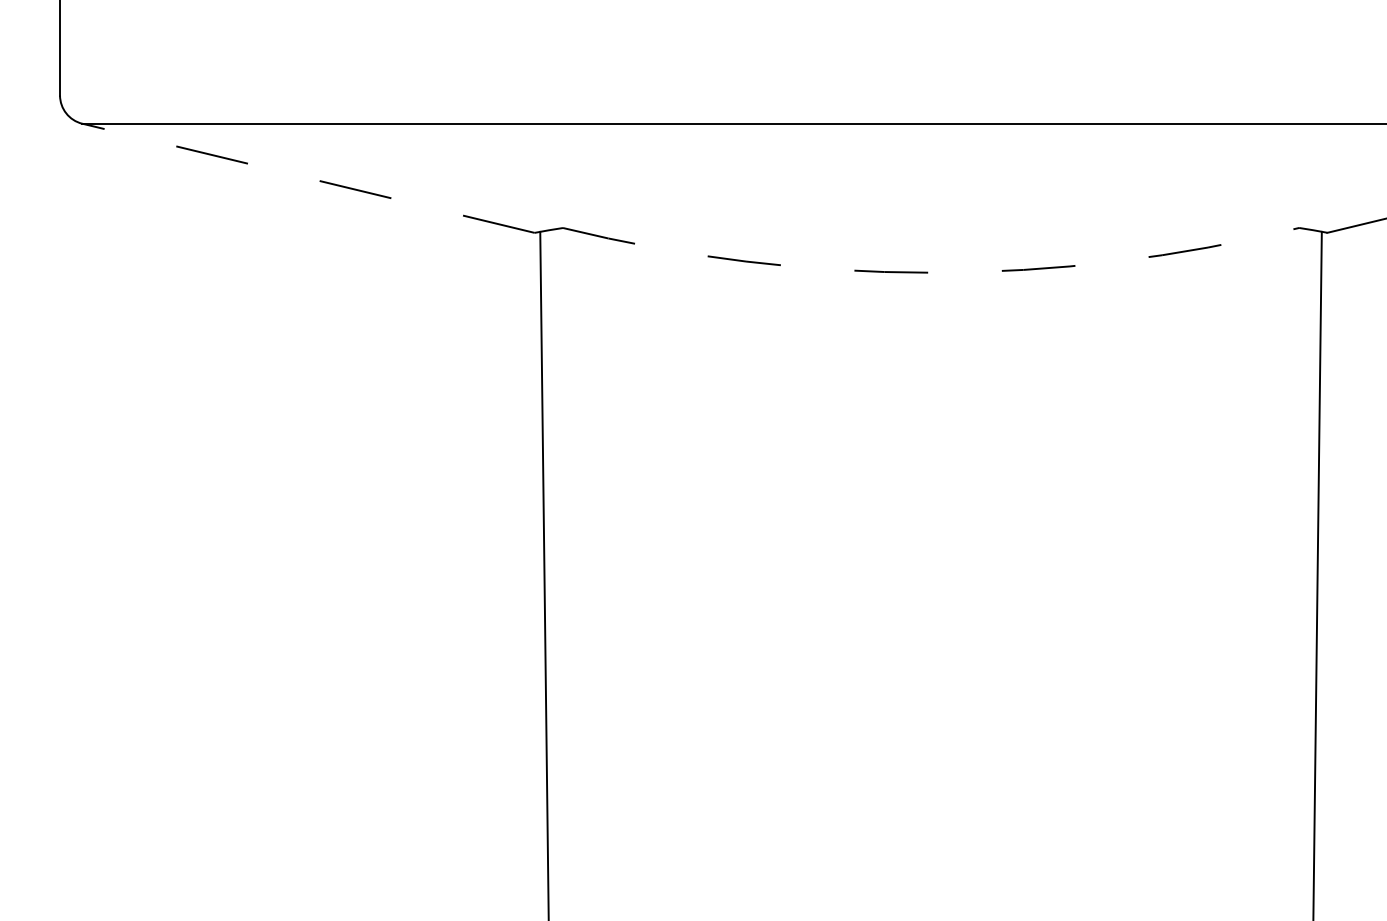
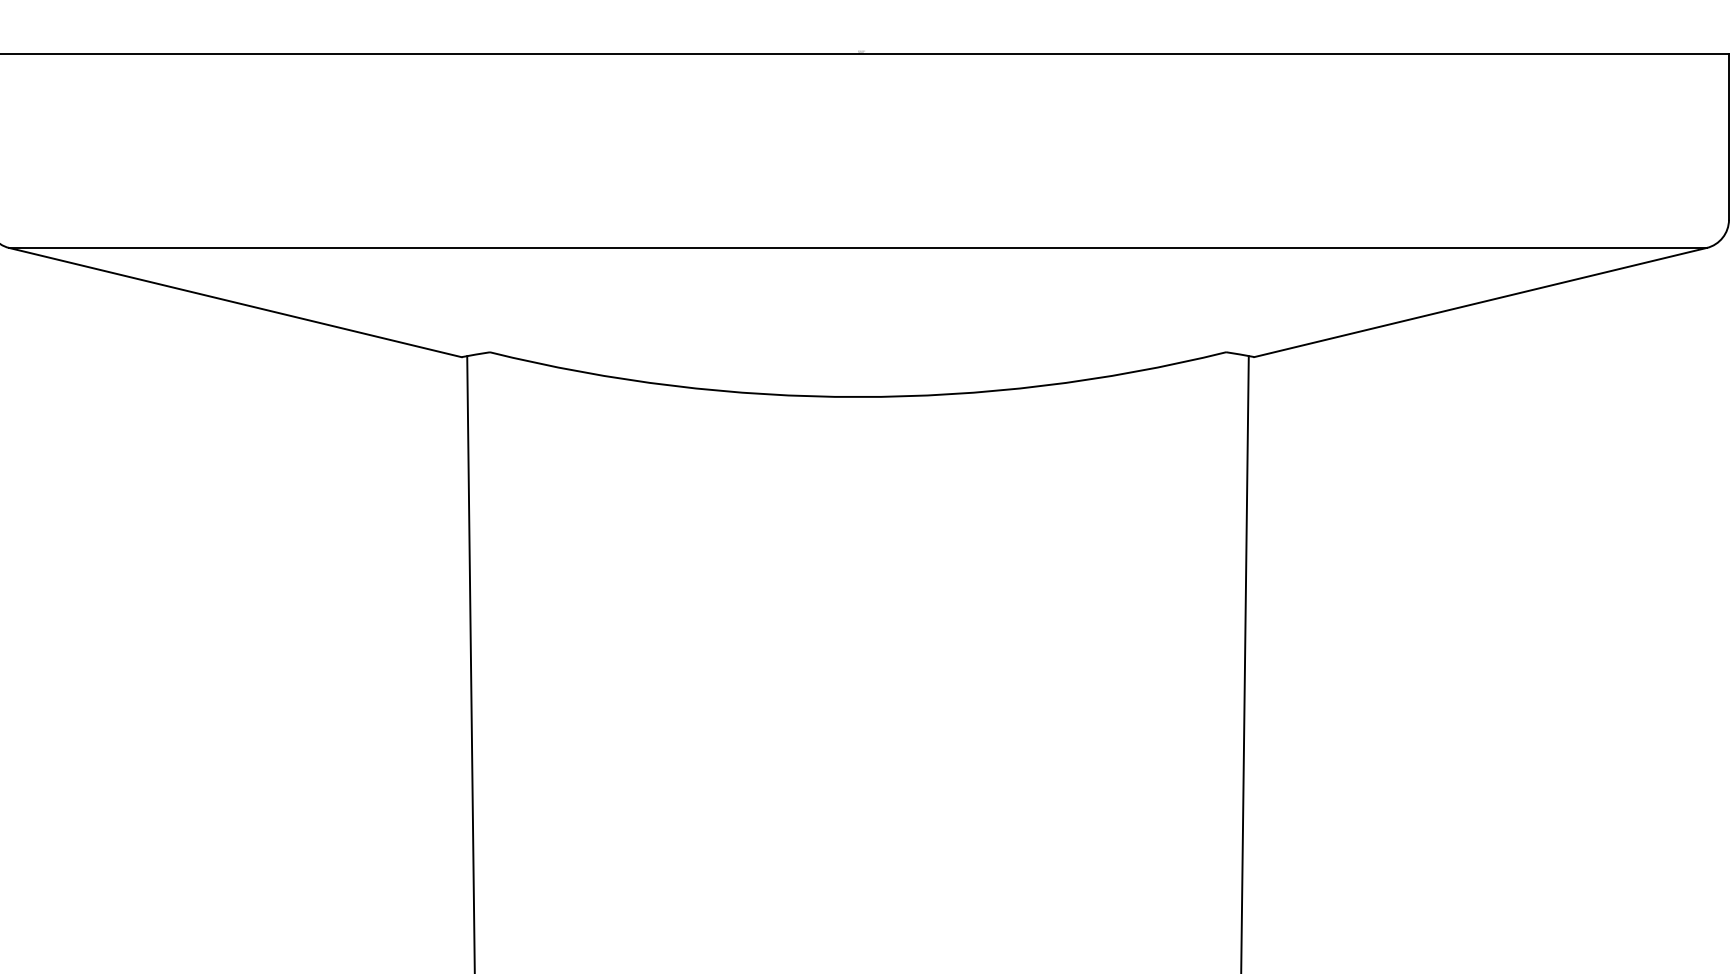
line: (308, 178) -> (235, 302), dashed -> solid
arc: (931, 273) -> (858, 397), dashed -> solid

